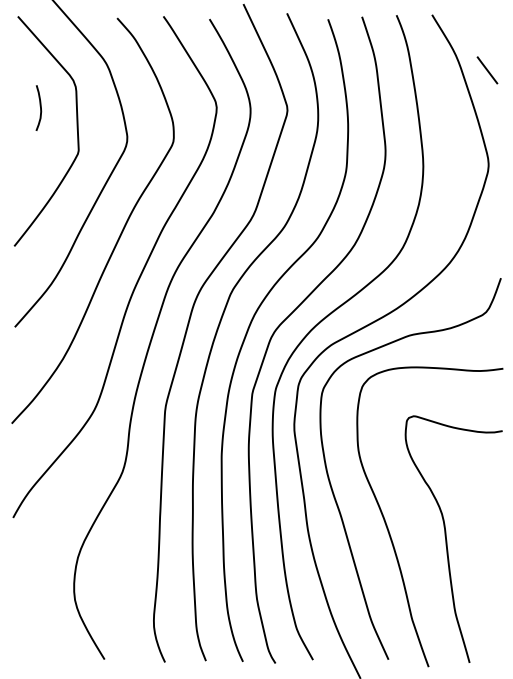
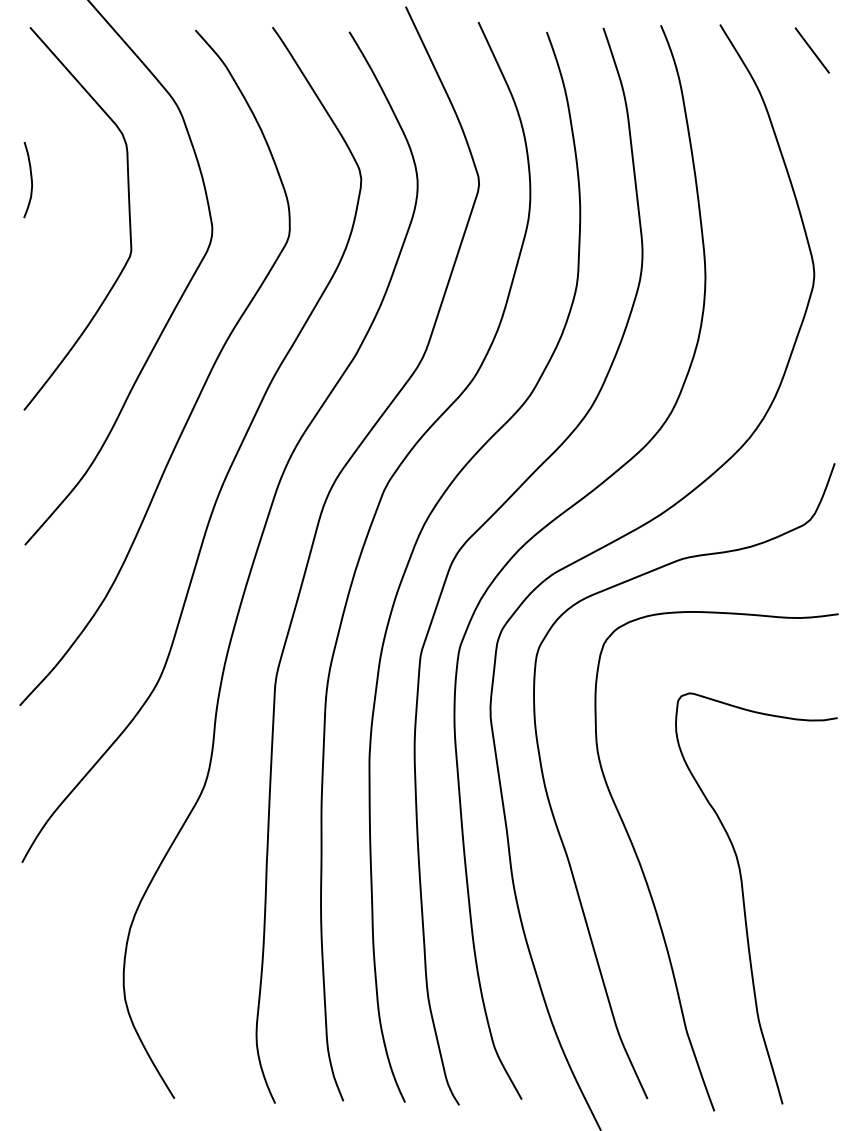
line: (487, 70) -> (812, 50), moved
curve: (39, 106) -> (29, 177), moved

